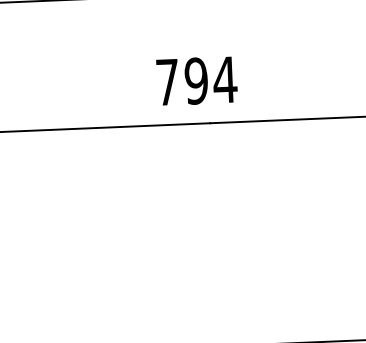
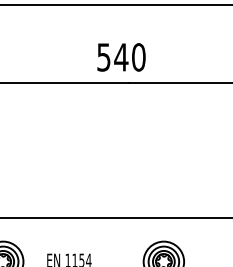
text: (196, 81) -> (121, 57), 794 -> 540

